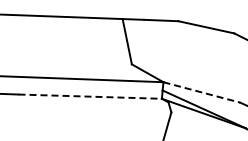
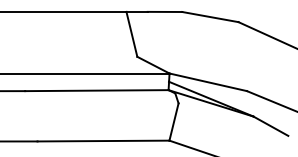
line: (202, 92) -> (208, 82), dashed -> solid
line: (89, 96) -> (96, 90), dashed -> solid

